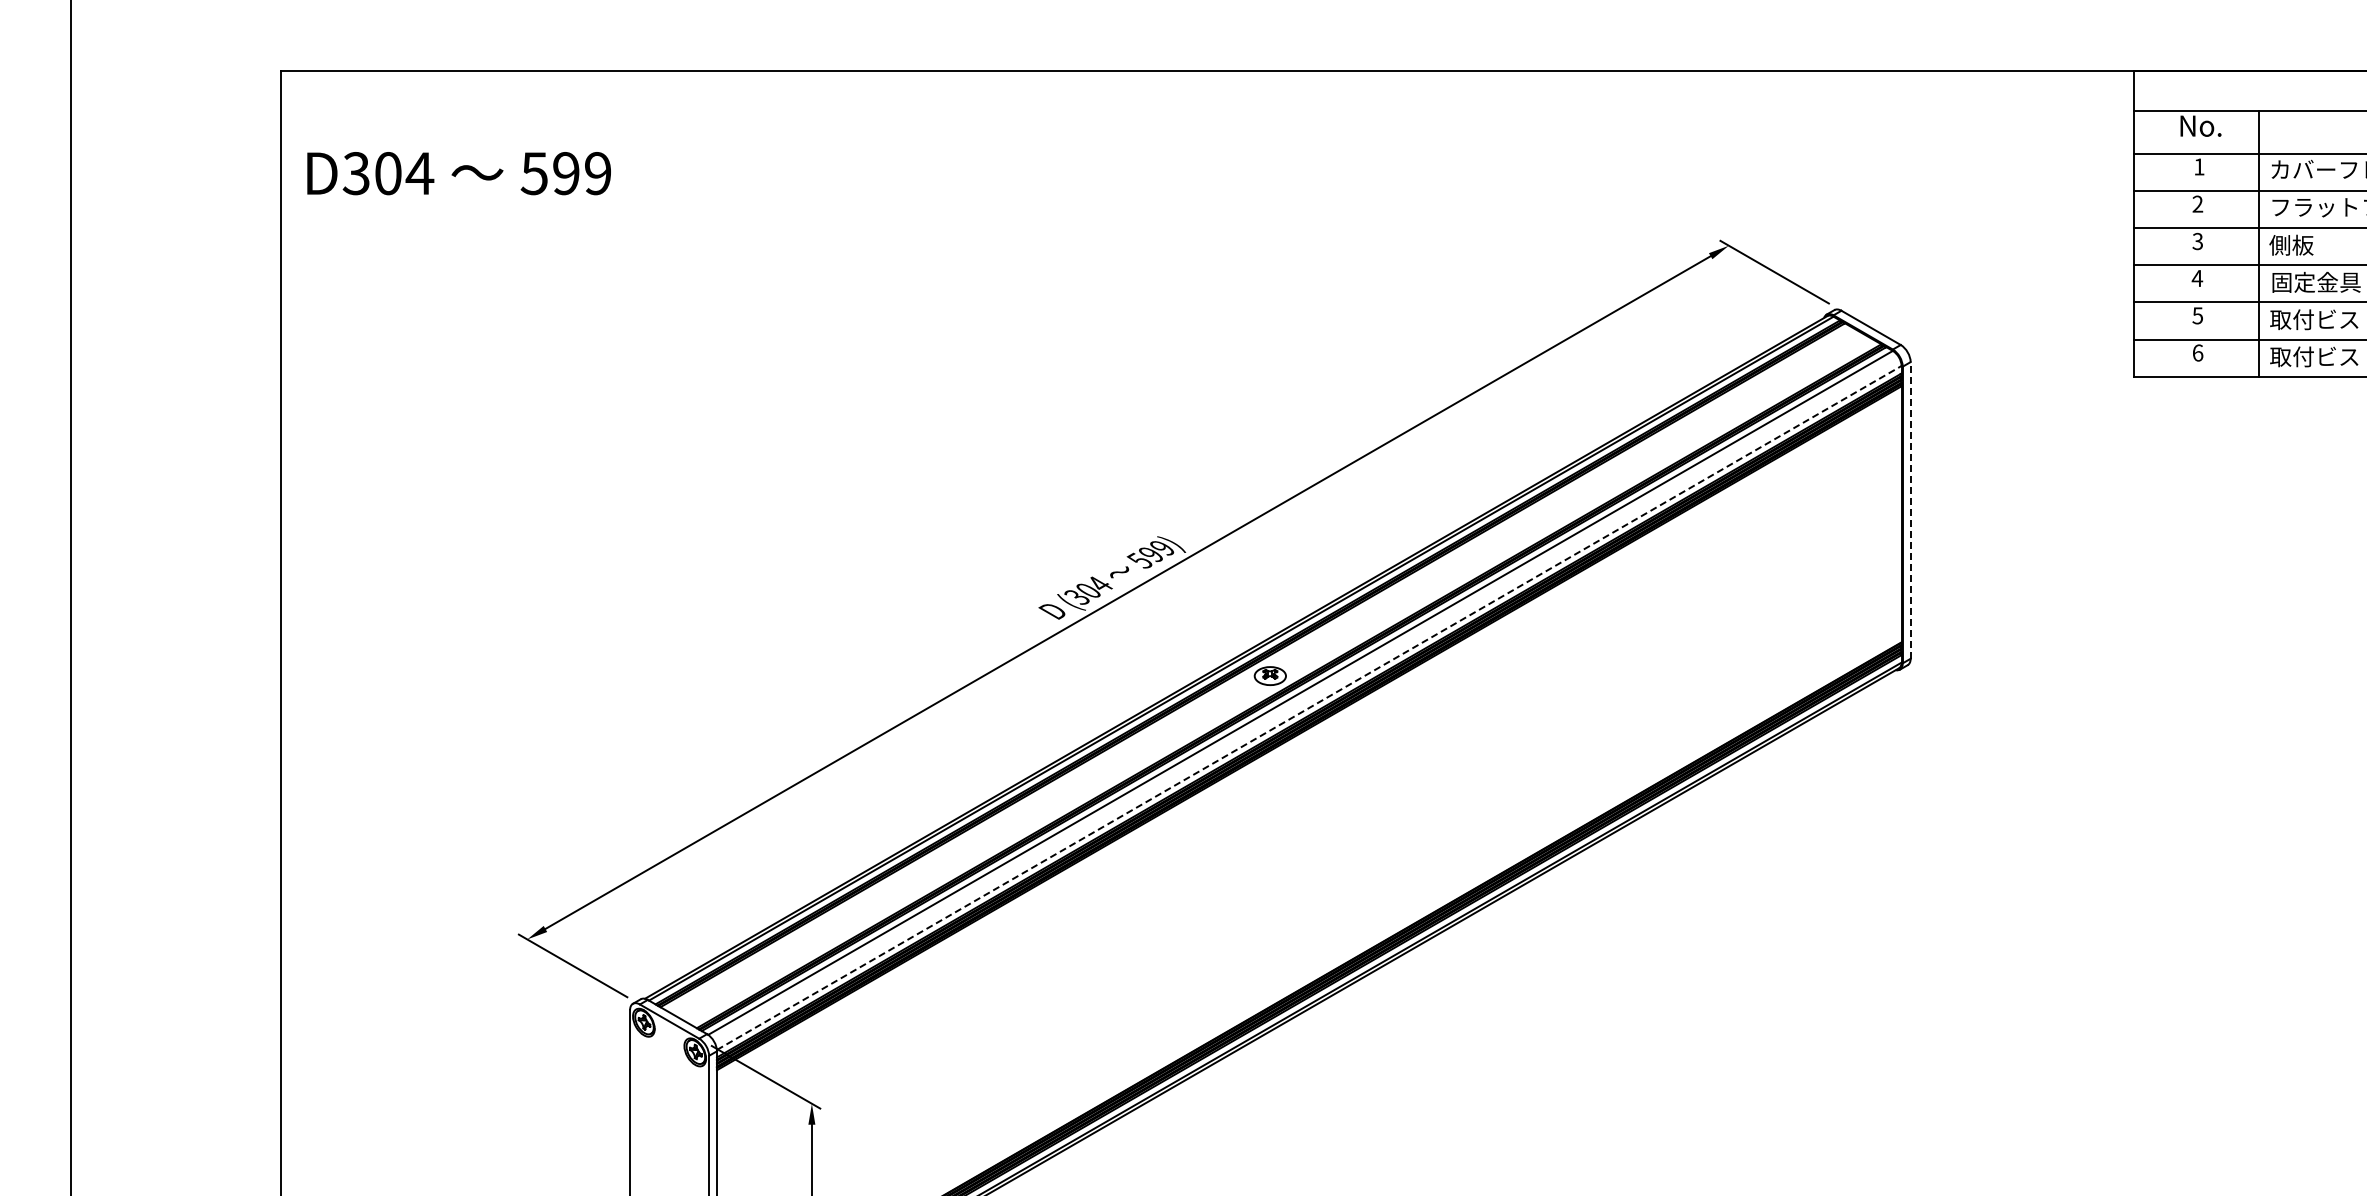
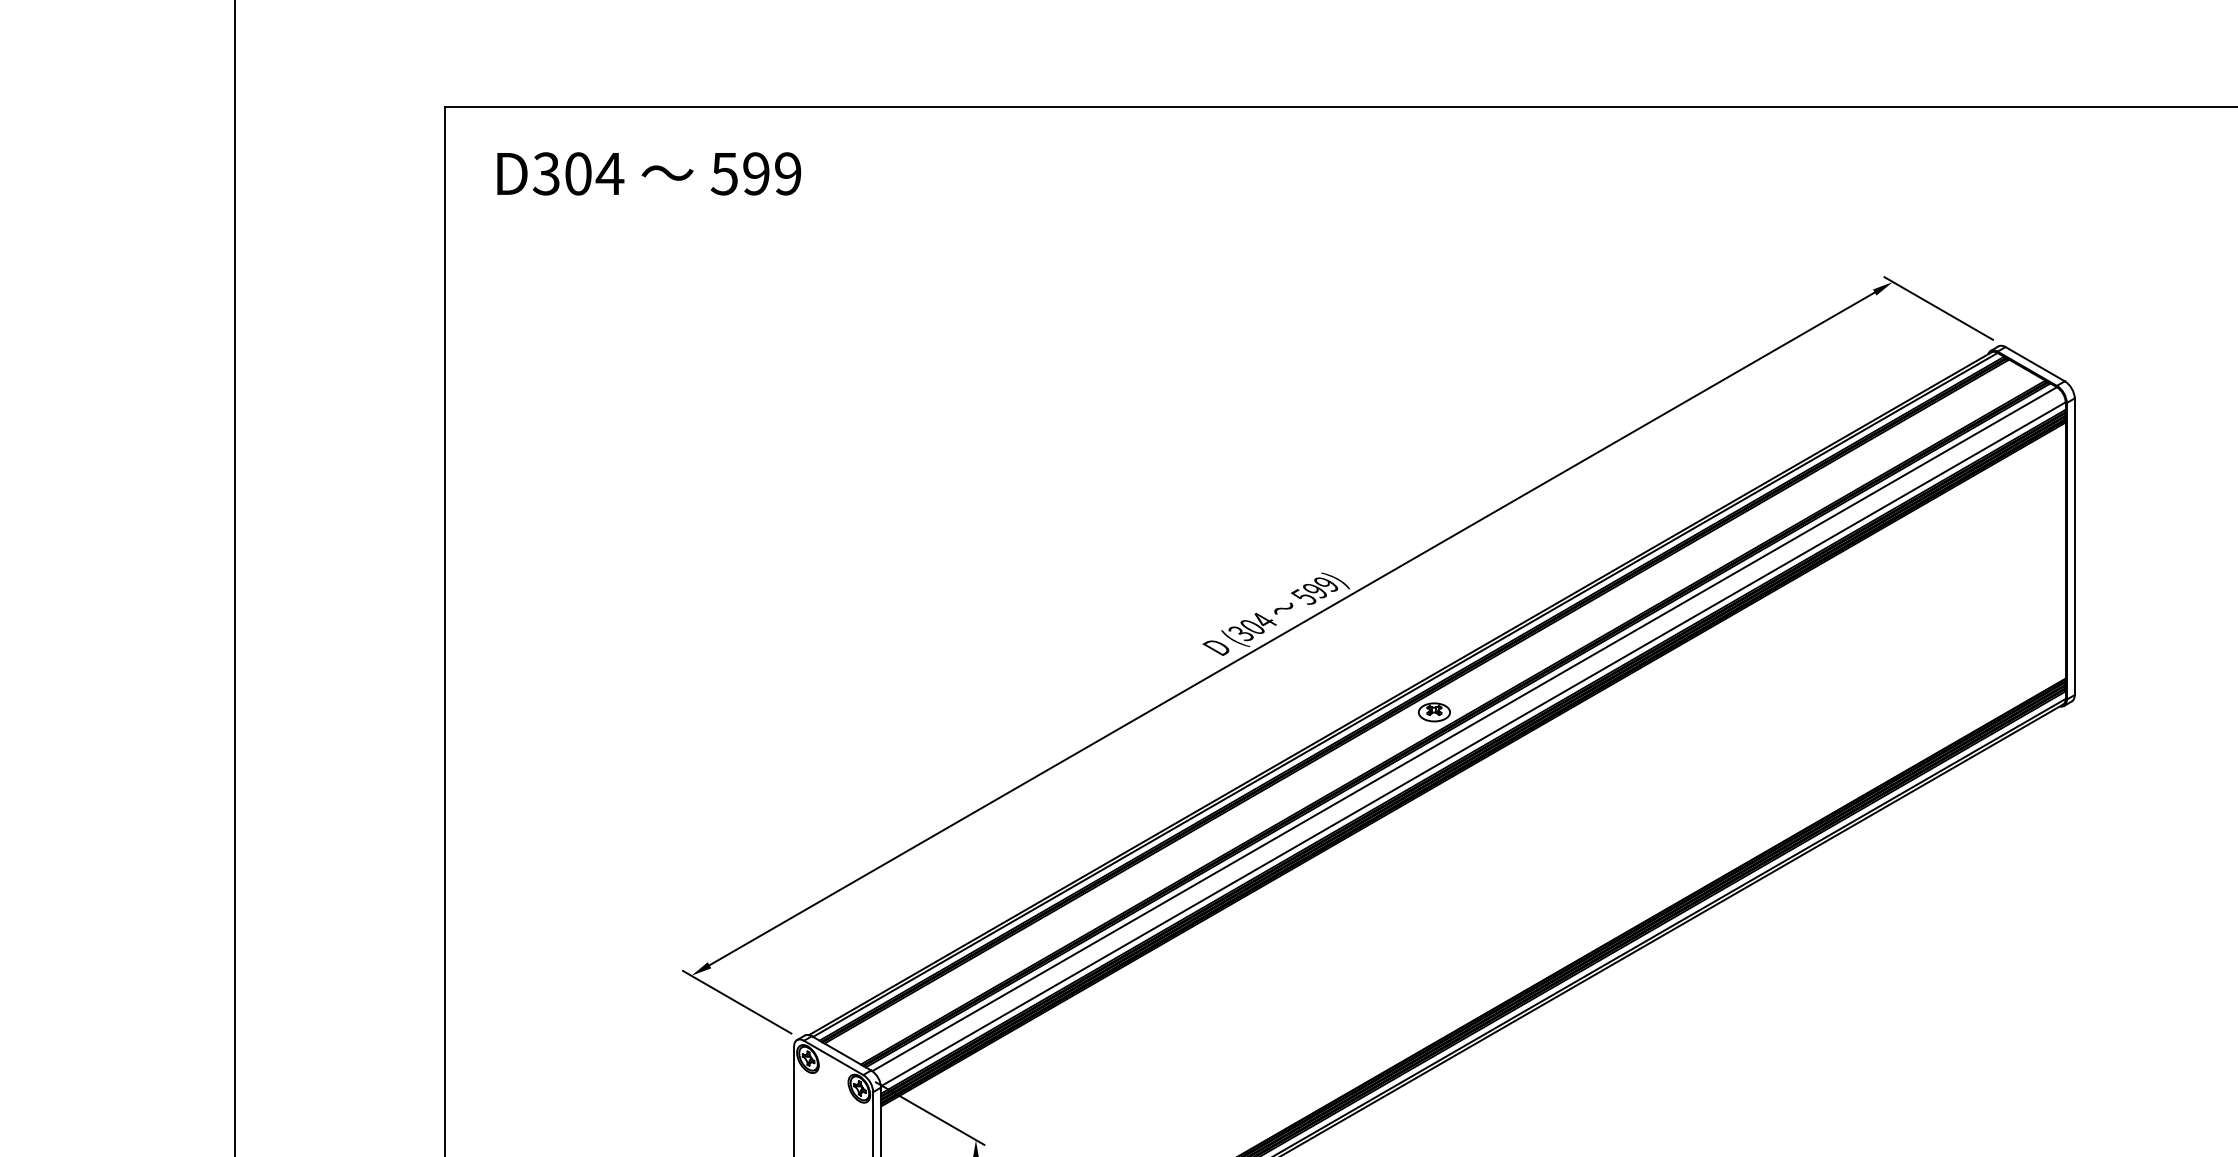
text: (458, 173) -> (648, 173), moved
line: (1910, 509) -> (2074, 545), dashed -> solid
line: (1309, 707) -> (1473, 743), dashed -> solid

